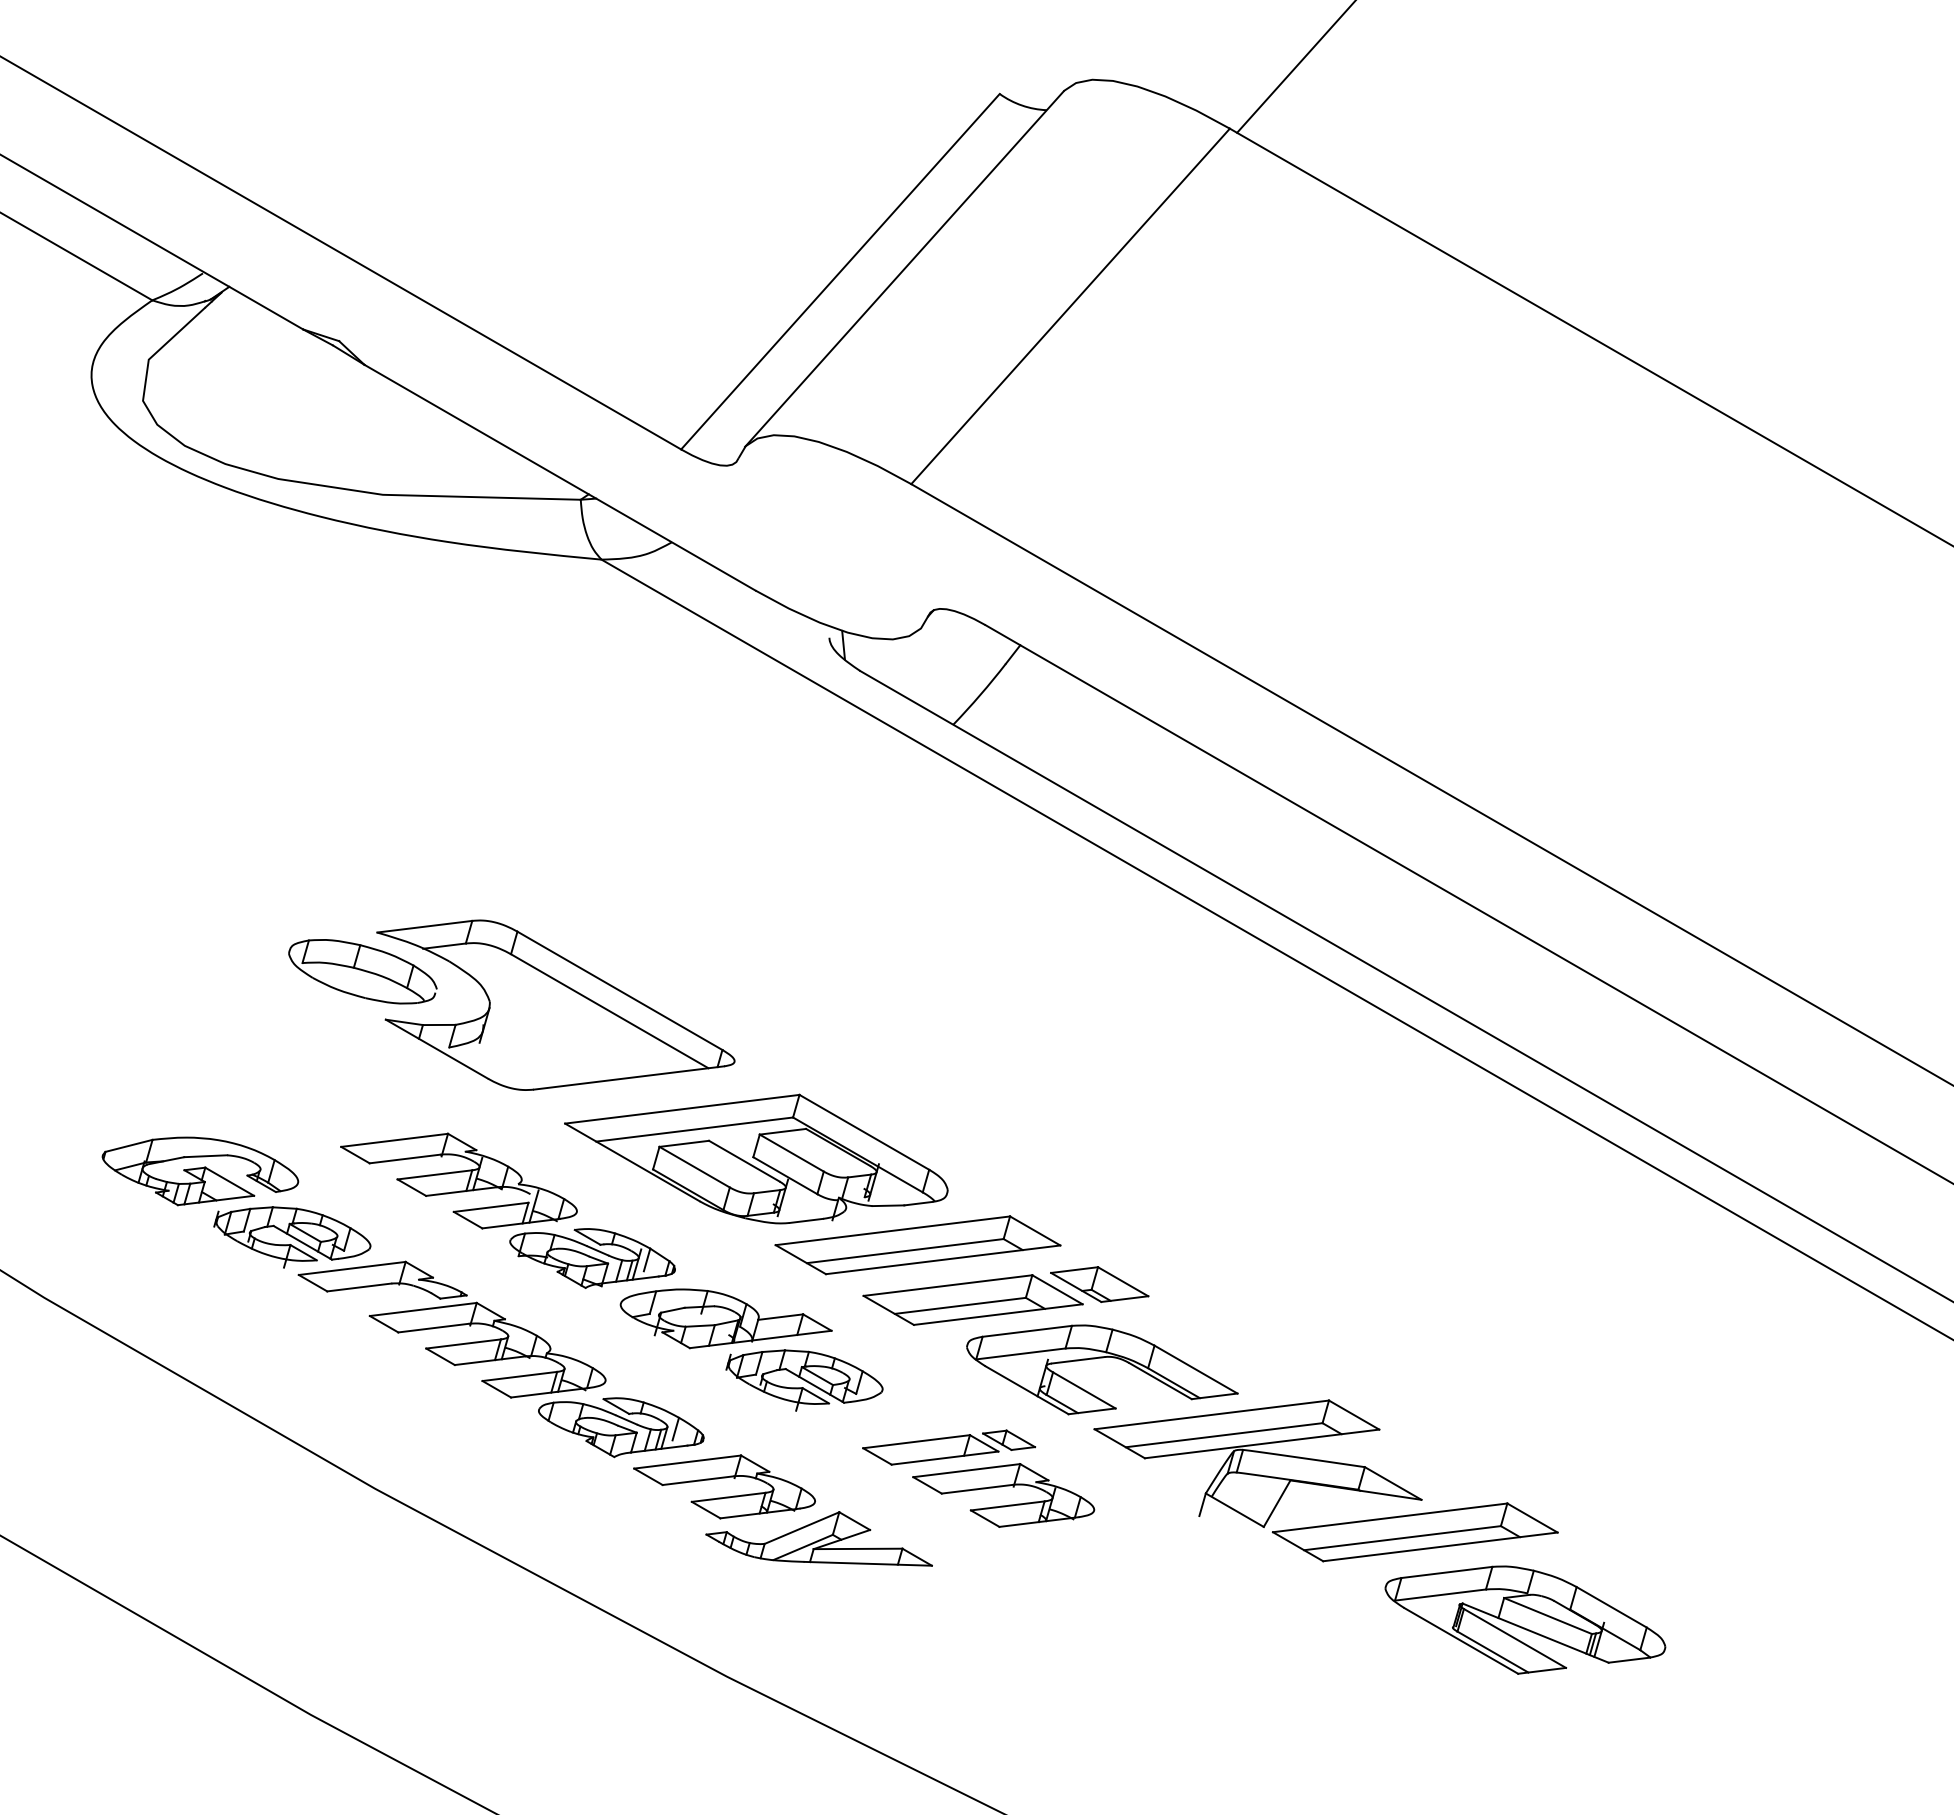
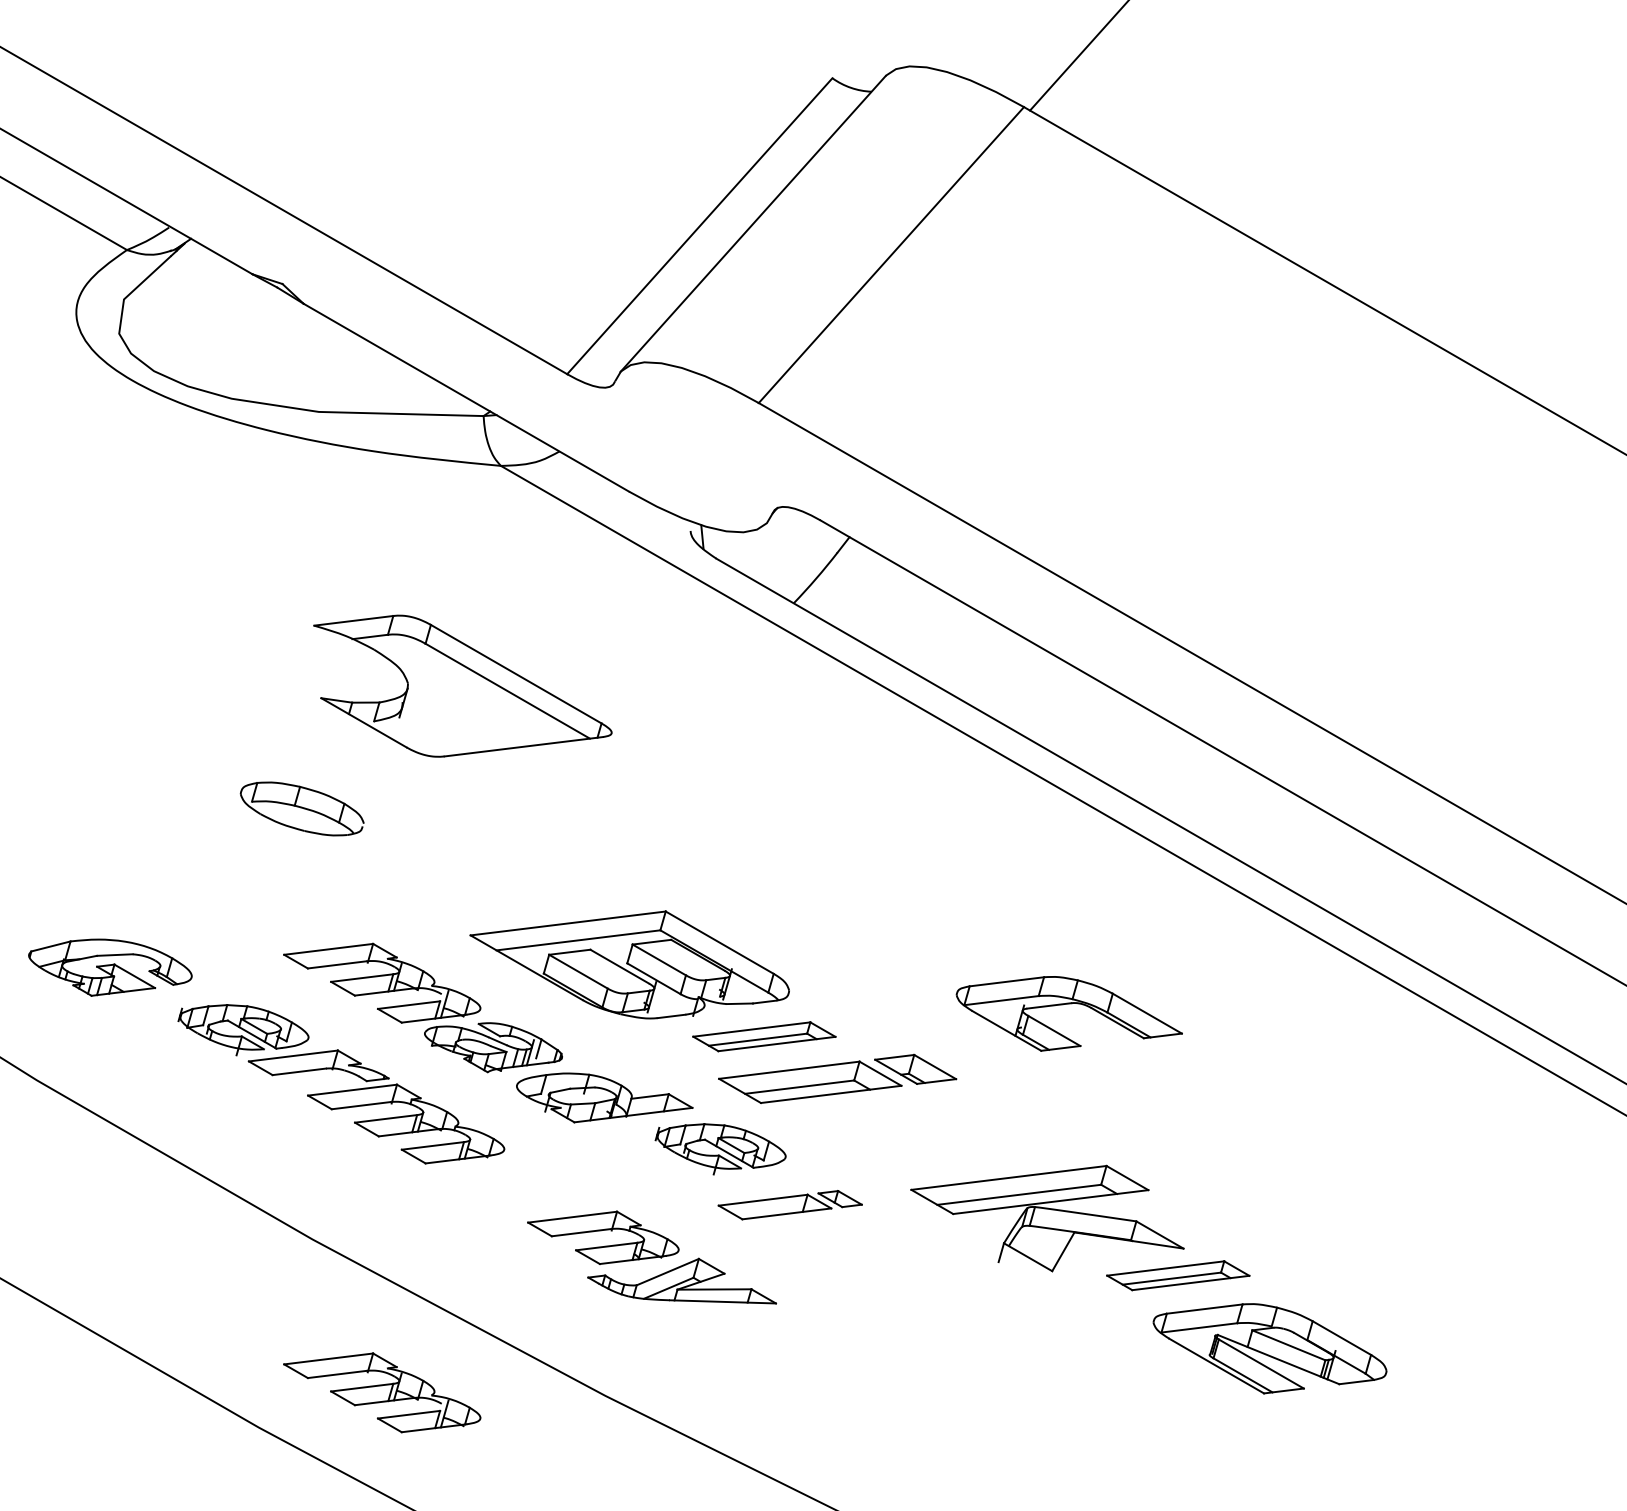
part: (555, 1004) -> (462, 685), moved
part: (200, 1171) -> (110, 967), moved
part: (917, 1245) -> (763, 1036), size x0.6
part: (1102, 1358) -> (1069, 1004), moved
part: (804, 1380) -> (720, 1149), moved
part: (621, 1427) -> (517, 1188), removed
part: (1001, 1487) -> (833, 1238), removed
part: (1414, 1532) -> (1177, 1275), size x0.6
part: (458, 1672) -> (381, 1392), added

